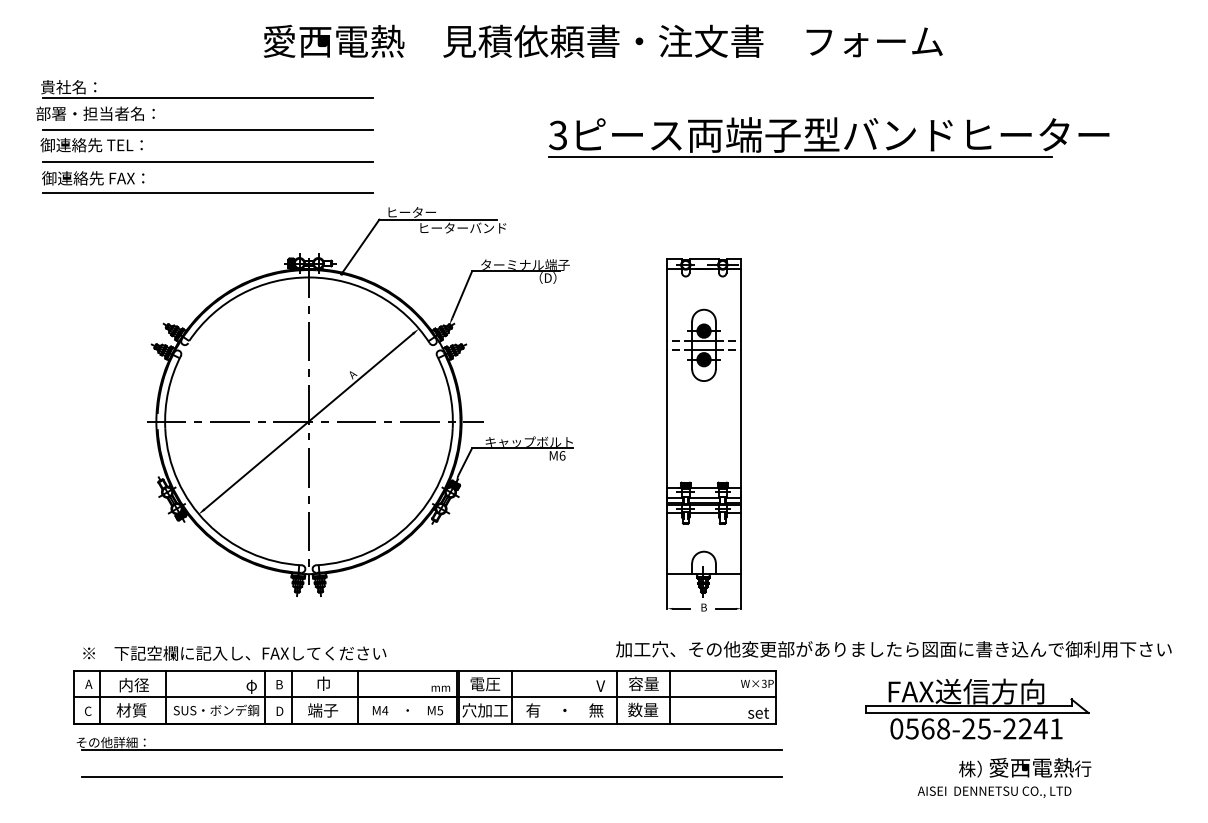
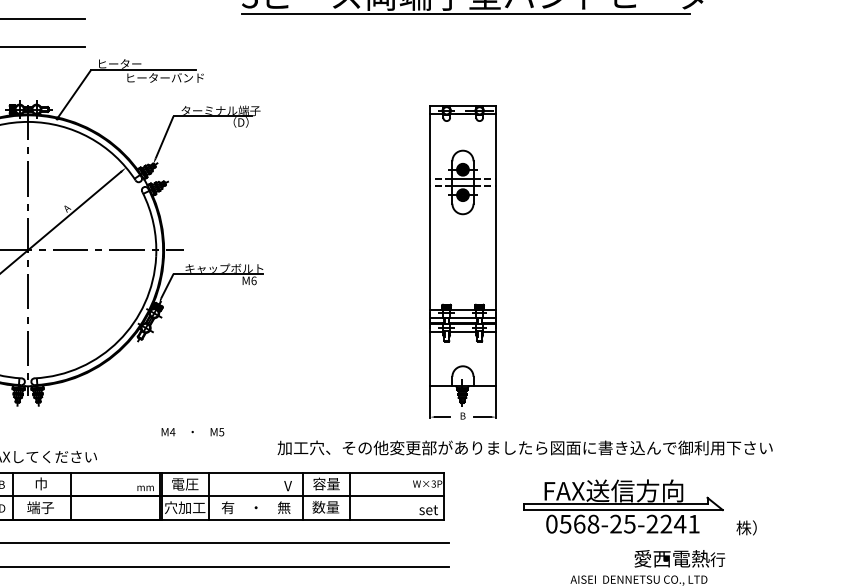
part: (703, 434) -> (462, 261), moved
text: (893, 649) -> (524, 448), moved
text: (408, 710) -> (193, 432), moved
text: (970, 768) -> (746, 527), moved

